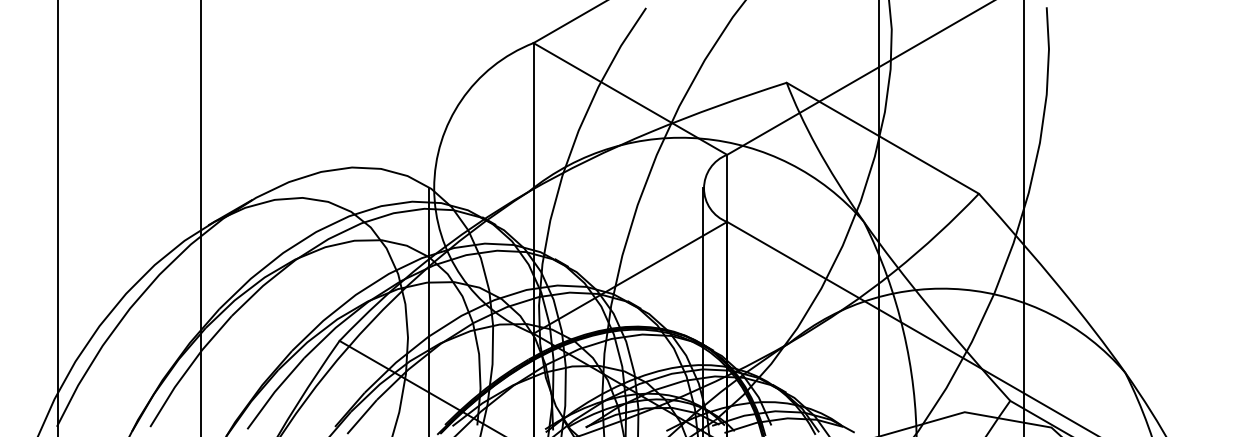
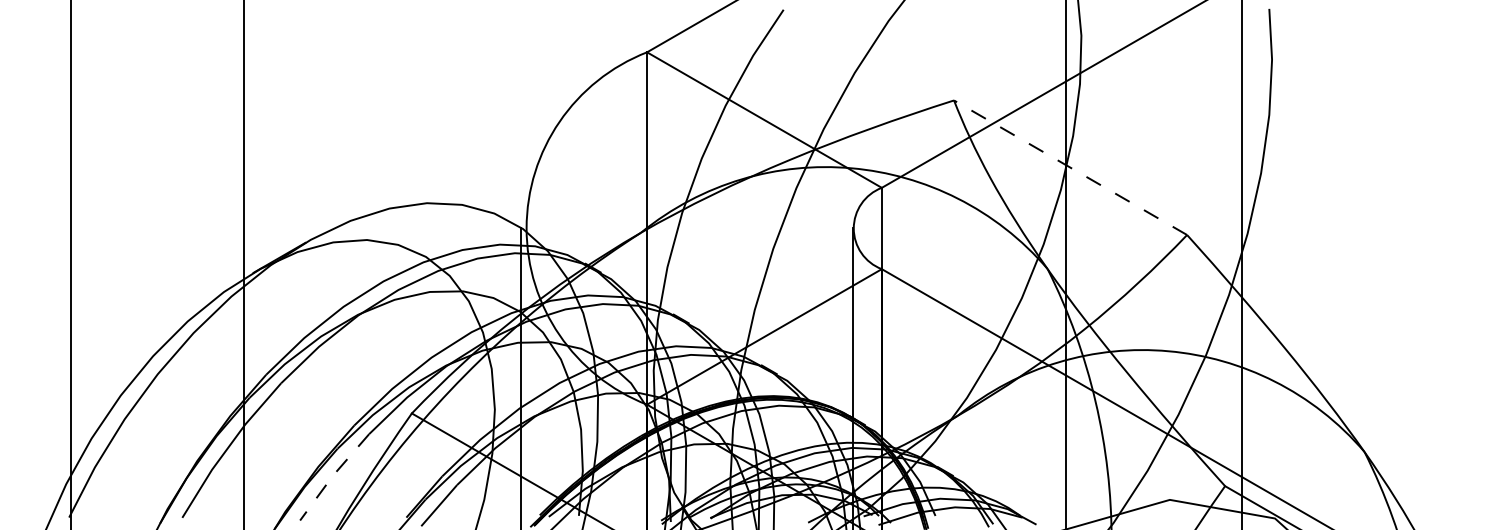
line: (882, 138) -> (1070, 168), solid -> dashed
line: (274, 392) -> (332, 475), solid -> dashed

